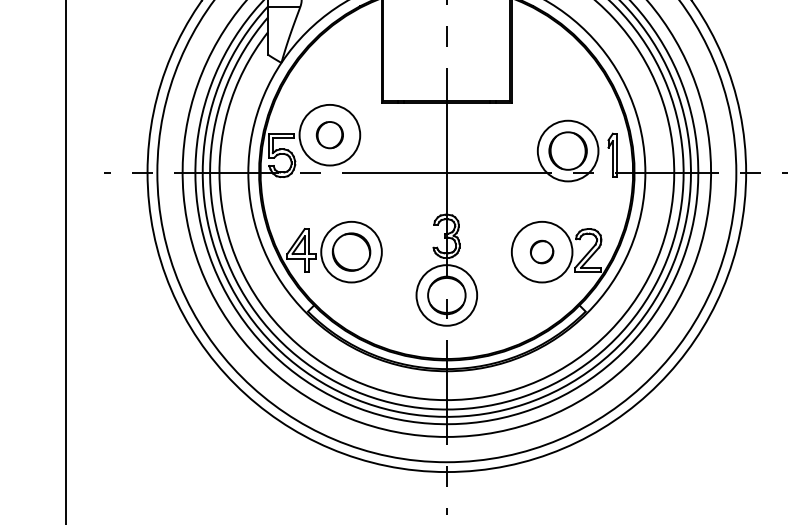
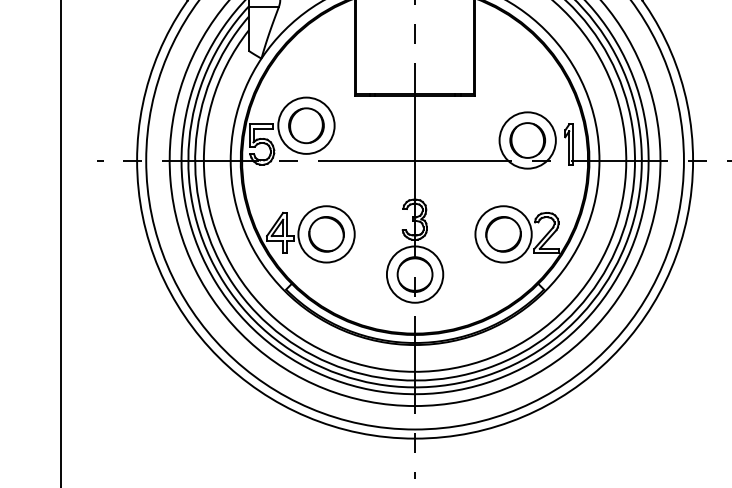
circle: (329, 134) -> (306, 125), size x1.43
circle: (541, 251) -> (502, 233), size x1.67

